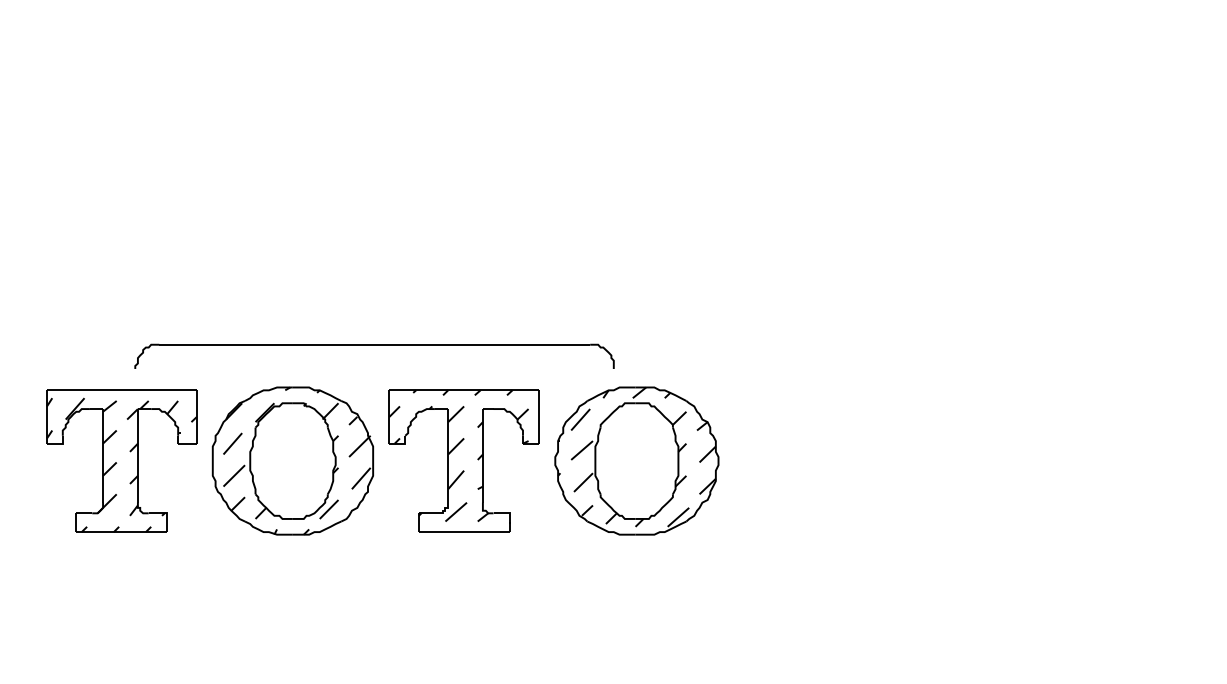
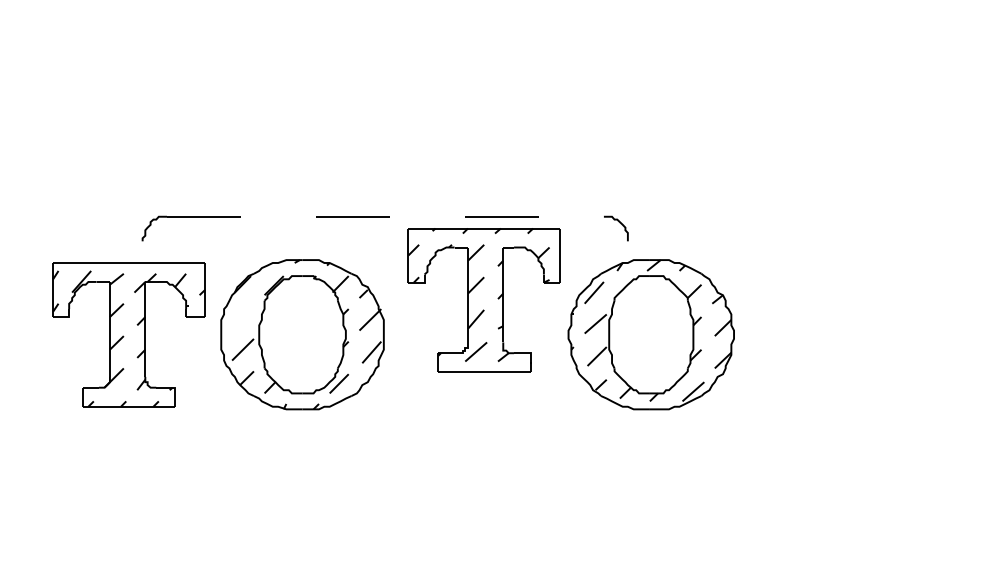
line: (375, 344) -> (386, 216), solid -> dashed
line: (232, 443) -> (241, 316), removed
part: (463, 460) -> (483, 299), moved

